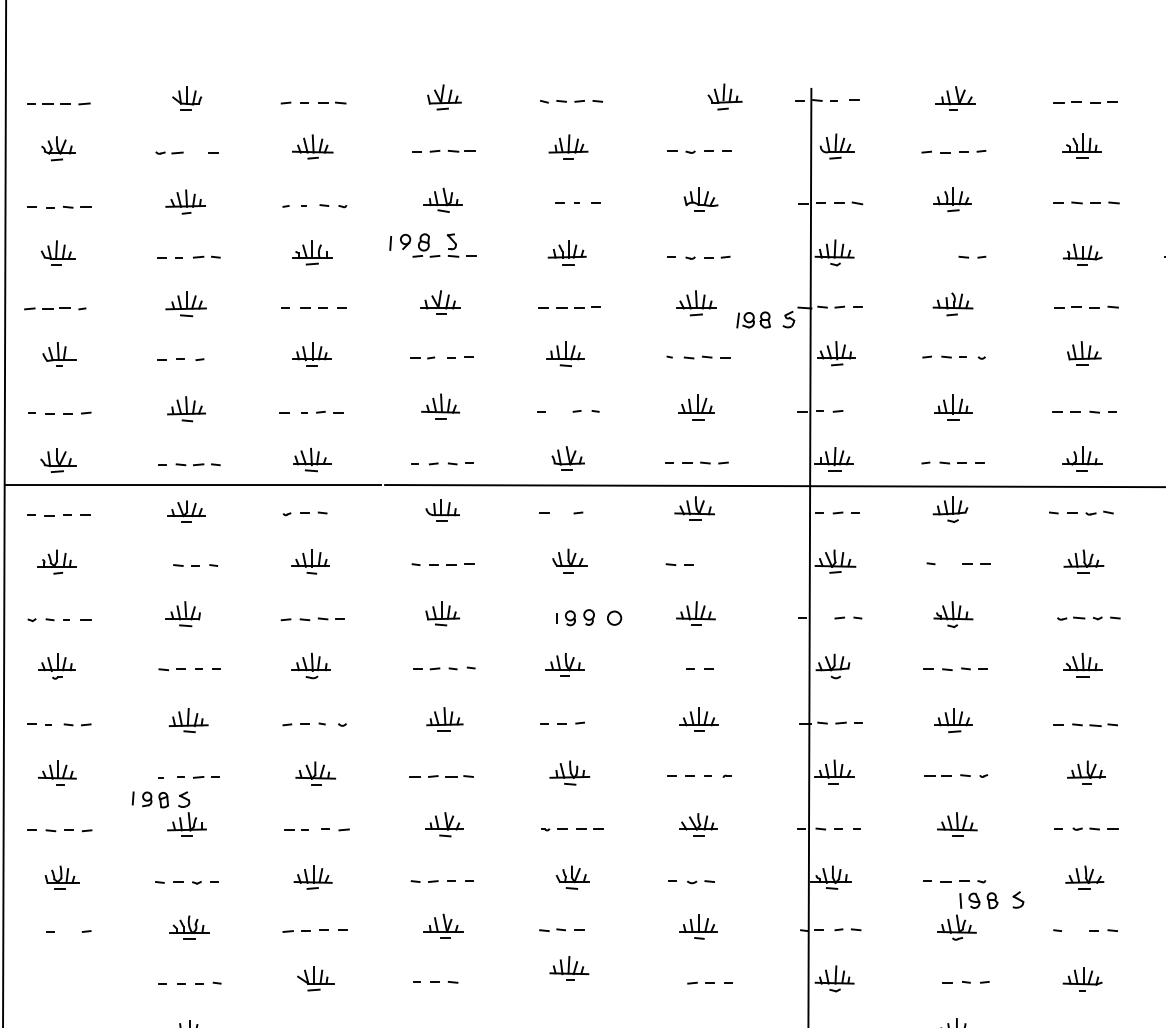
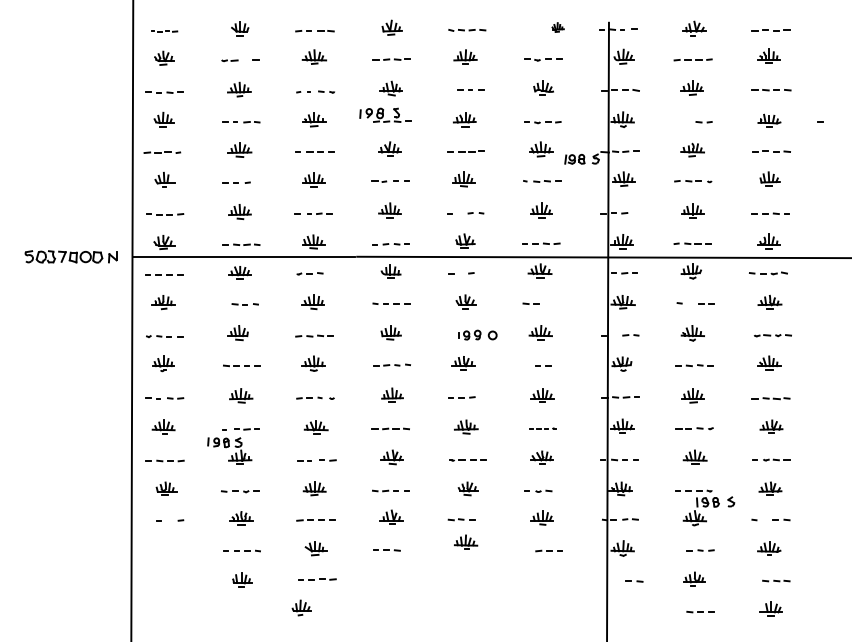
part: (724, 96) -> (557, 27), size x0.6
part: (58, 103) -> (164, 31), size x0.7
part: (698, 775) -> (542, 428), size x0.7

